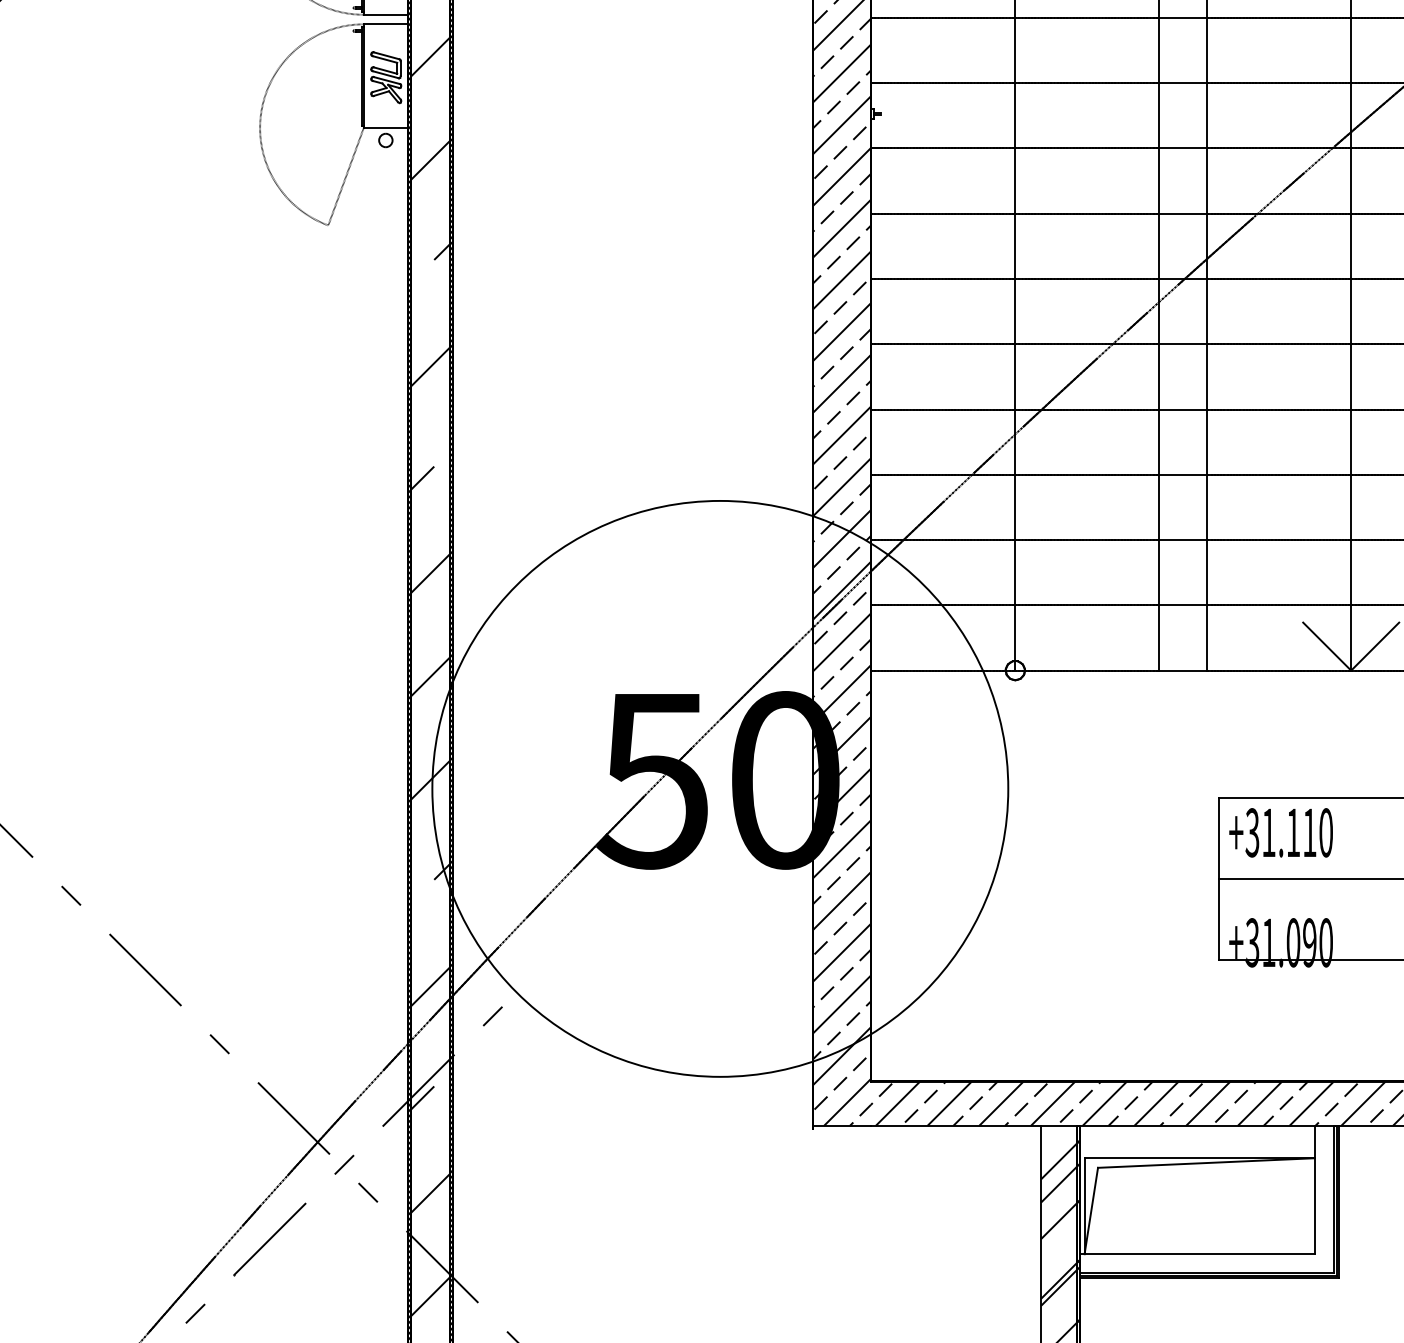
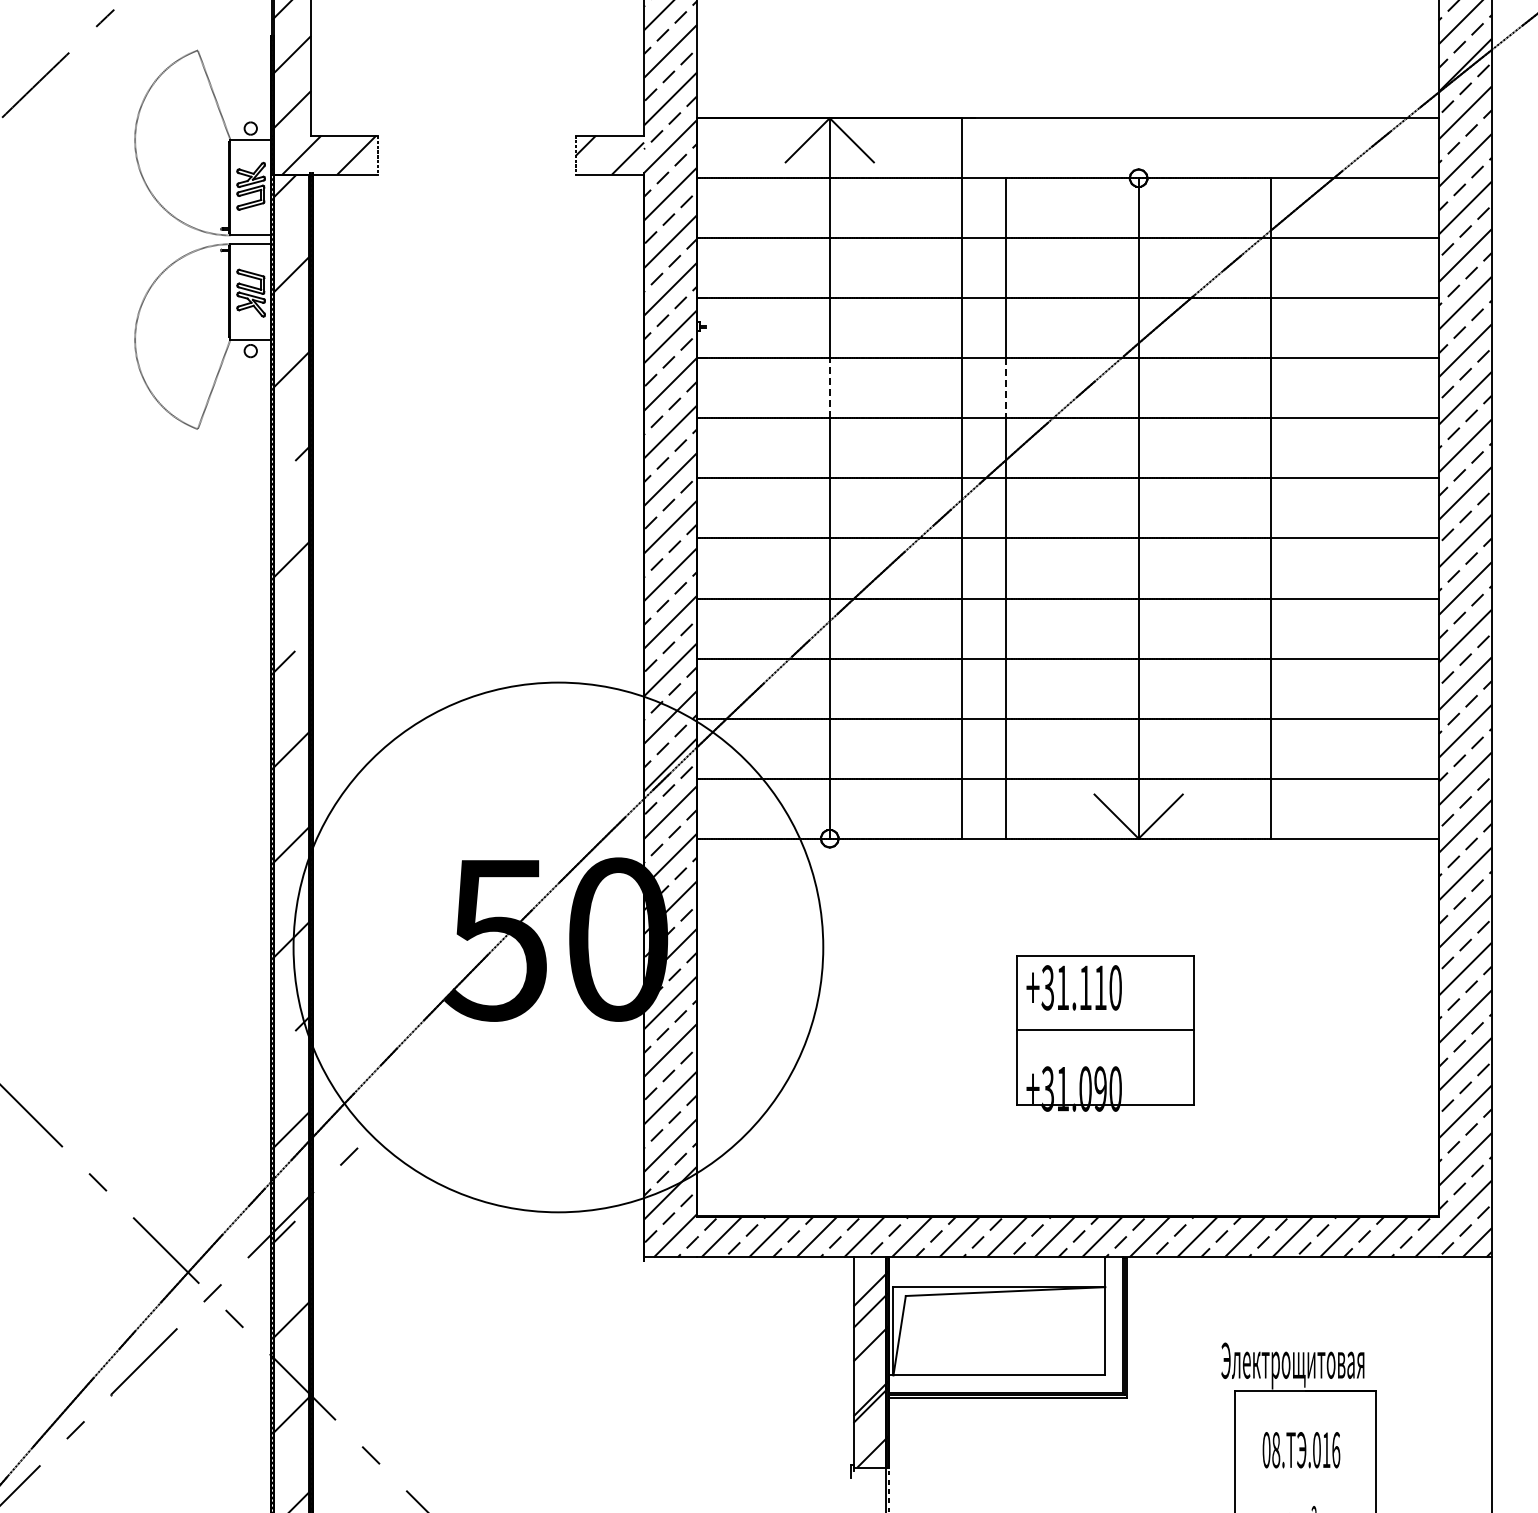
line: (1015, 180) -> (829, 387), solid -> dashed
line: (1207, 181) -> (1006, 388), solid -> dashed

